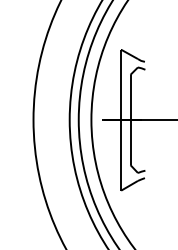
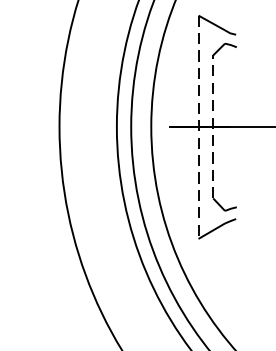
line: (130, 119) -> (213, 126), solid -> dashed
line: (121, 120) -> (198, 127), solid -> dashed

